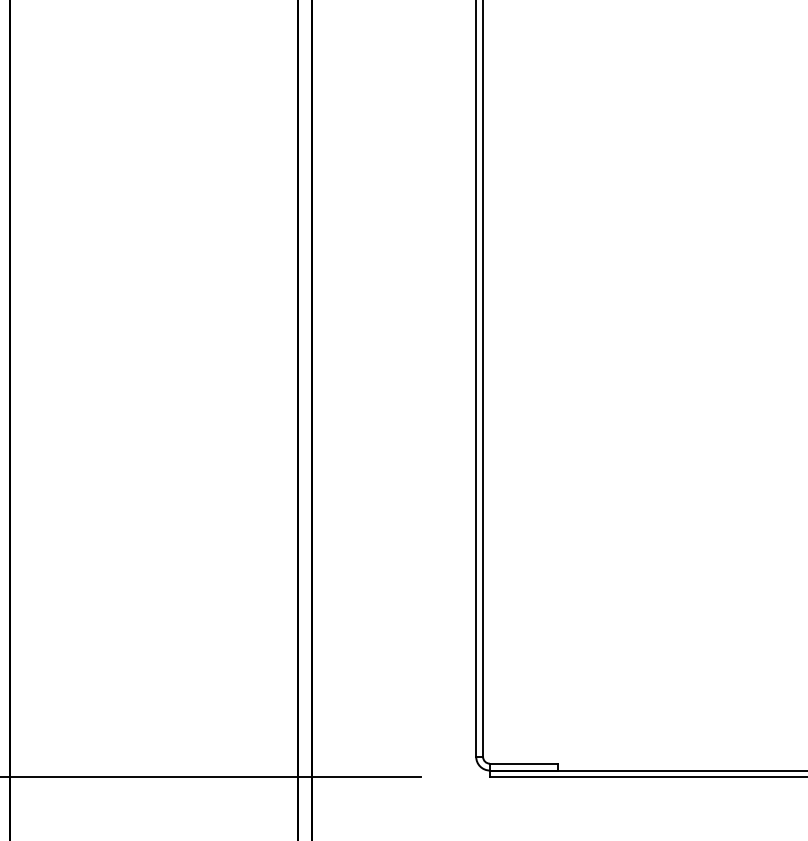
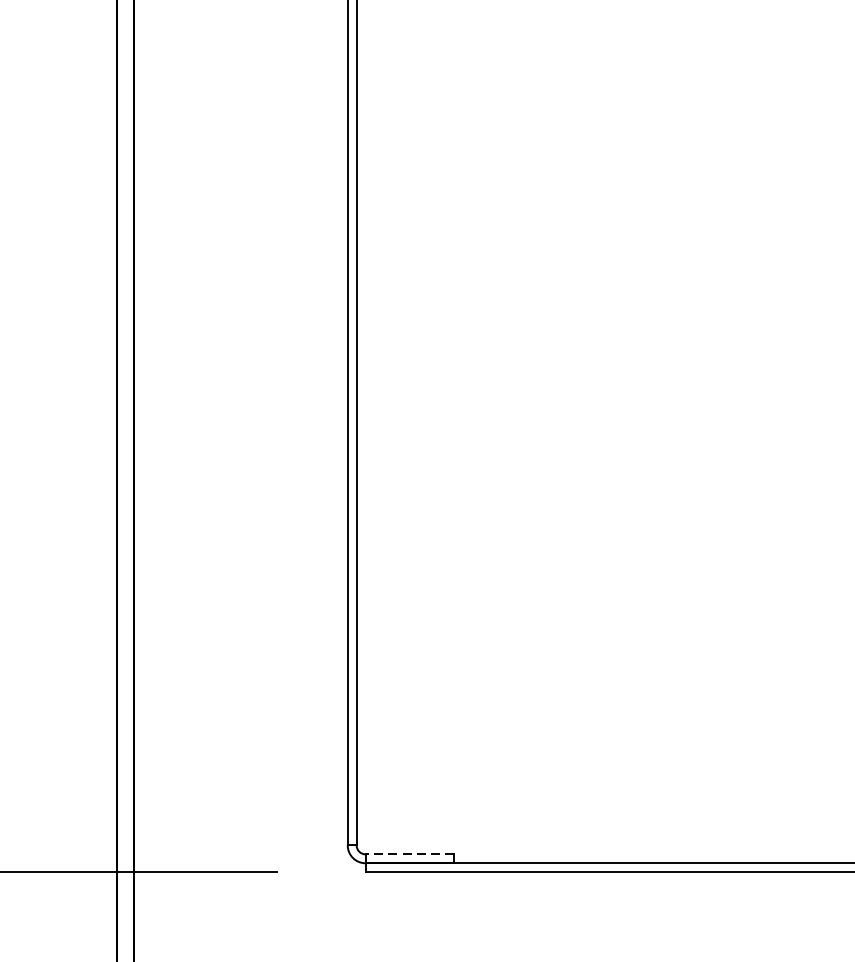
line: (523, 763) -> (409, 854), solid -> dashed

